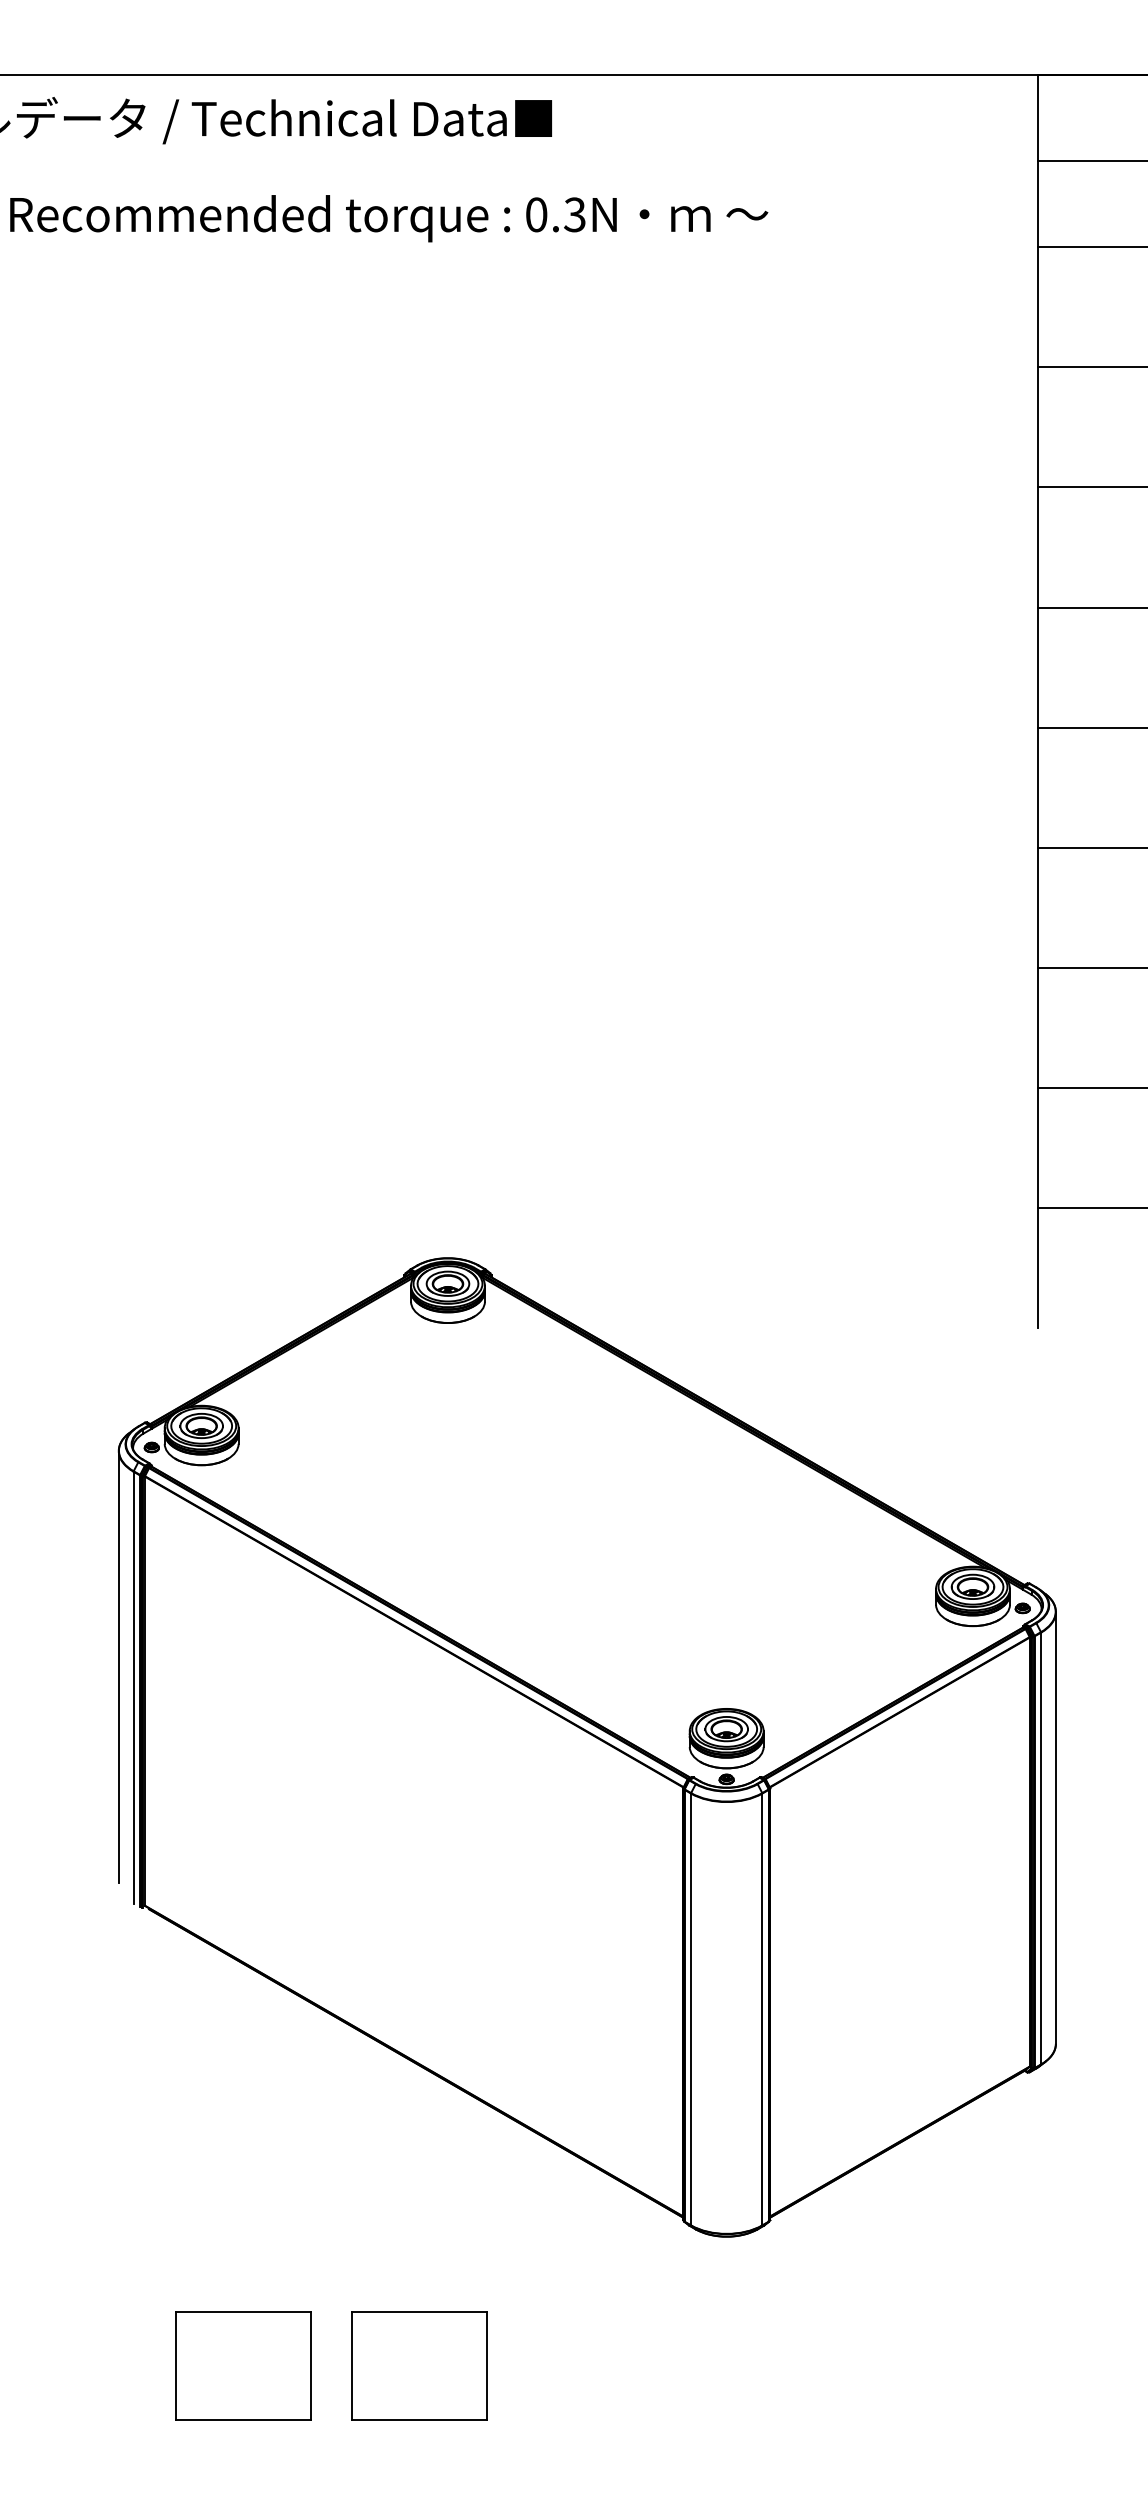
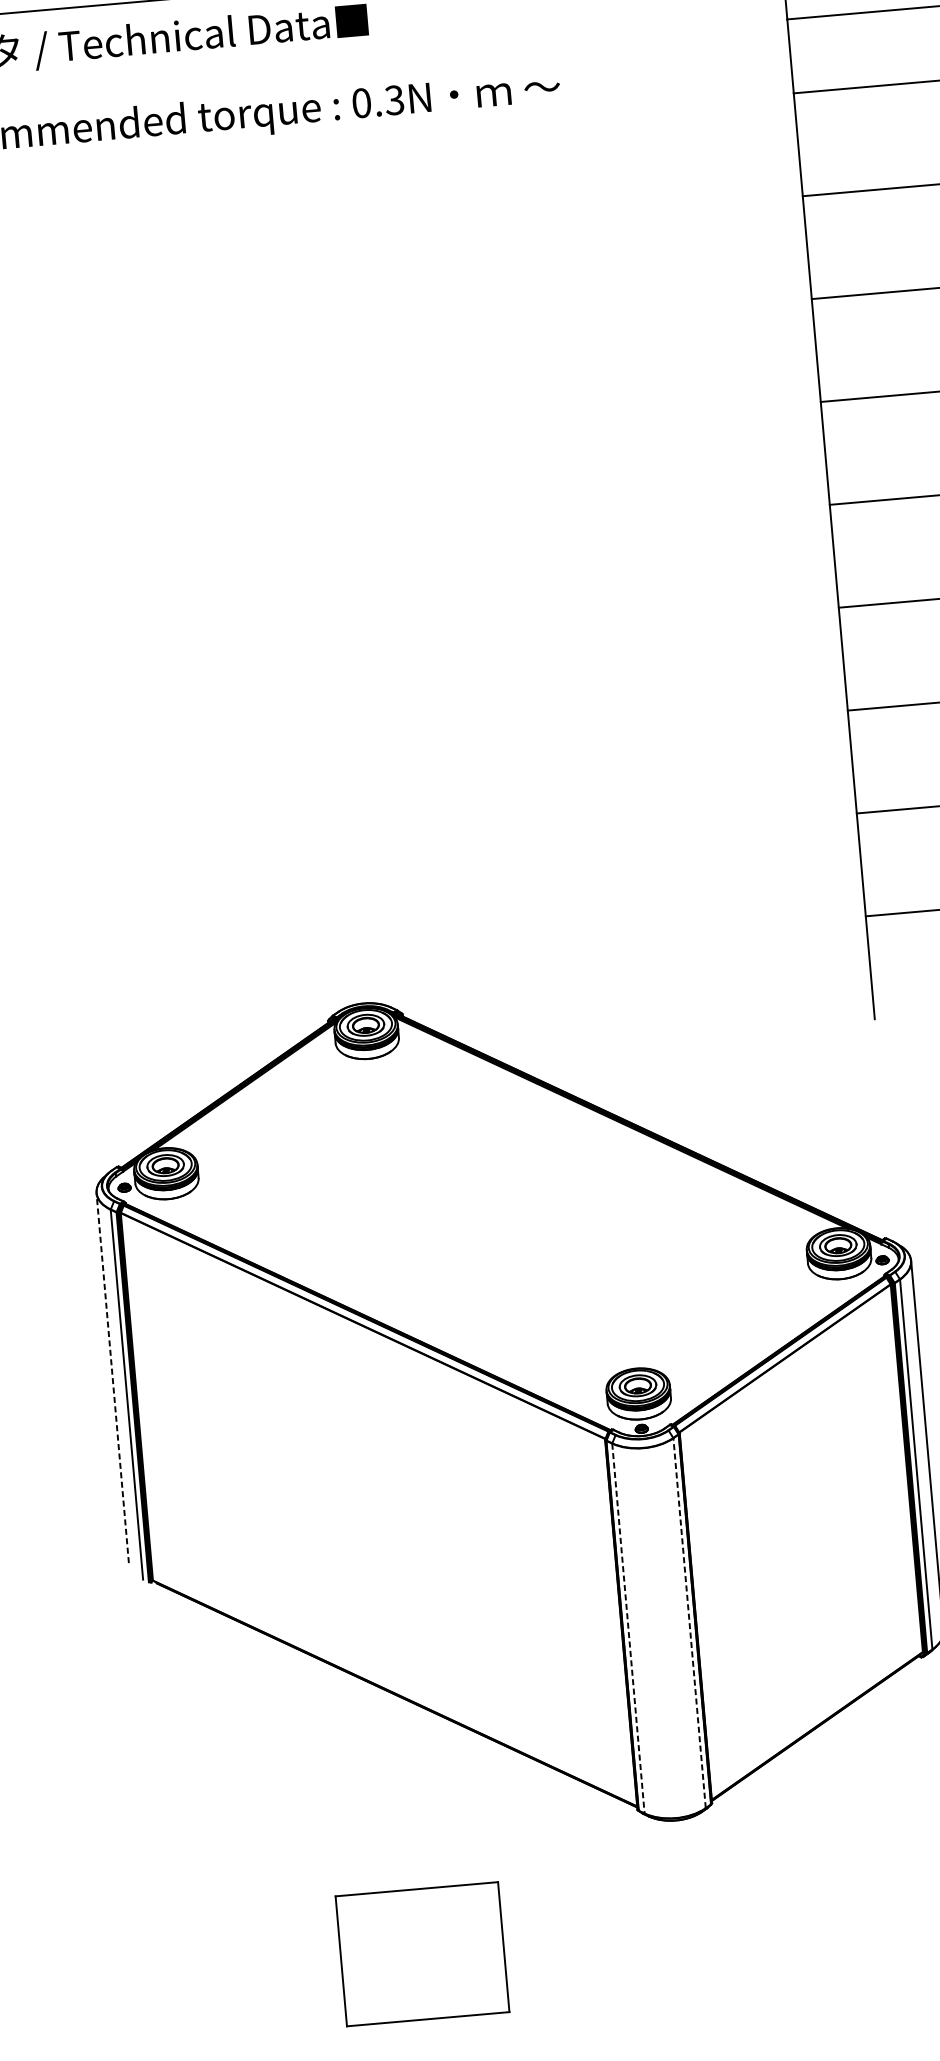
line: (118, 1667) -> (112, 1378), solid -> dashed
line: (690, 2009) -> (628, 1628), solid -> dashed
line: (762, 2009) -> (689, 1623), solid -> dashed
part: (243, 2365) -> (271, 1967), removed
part: (419, 2365) -> (422, 1953), size x1.4

